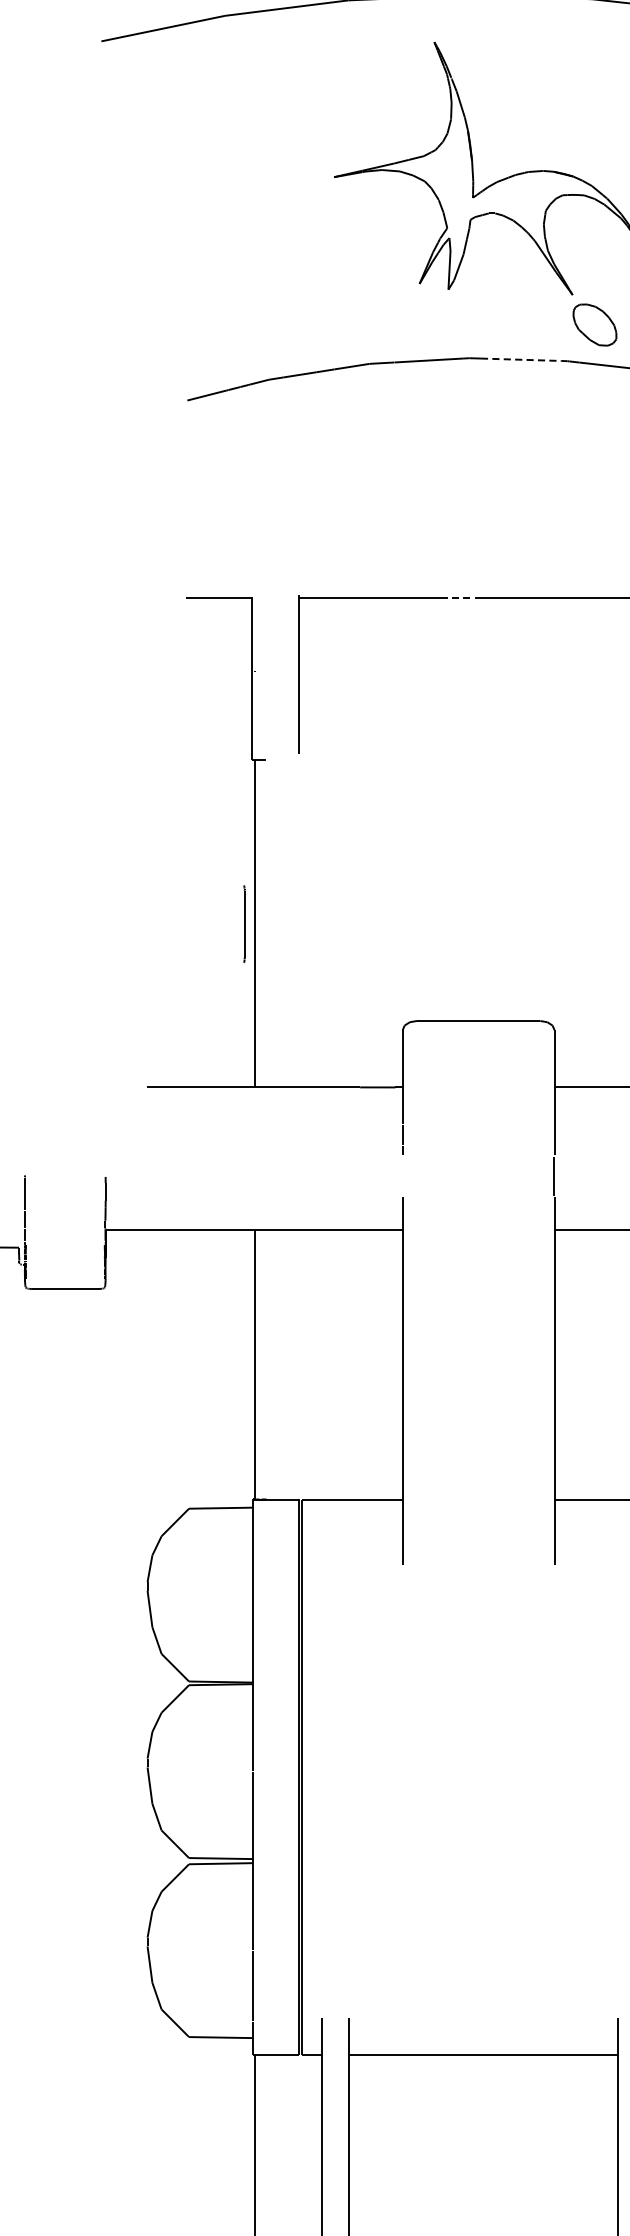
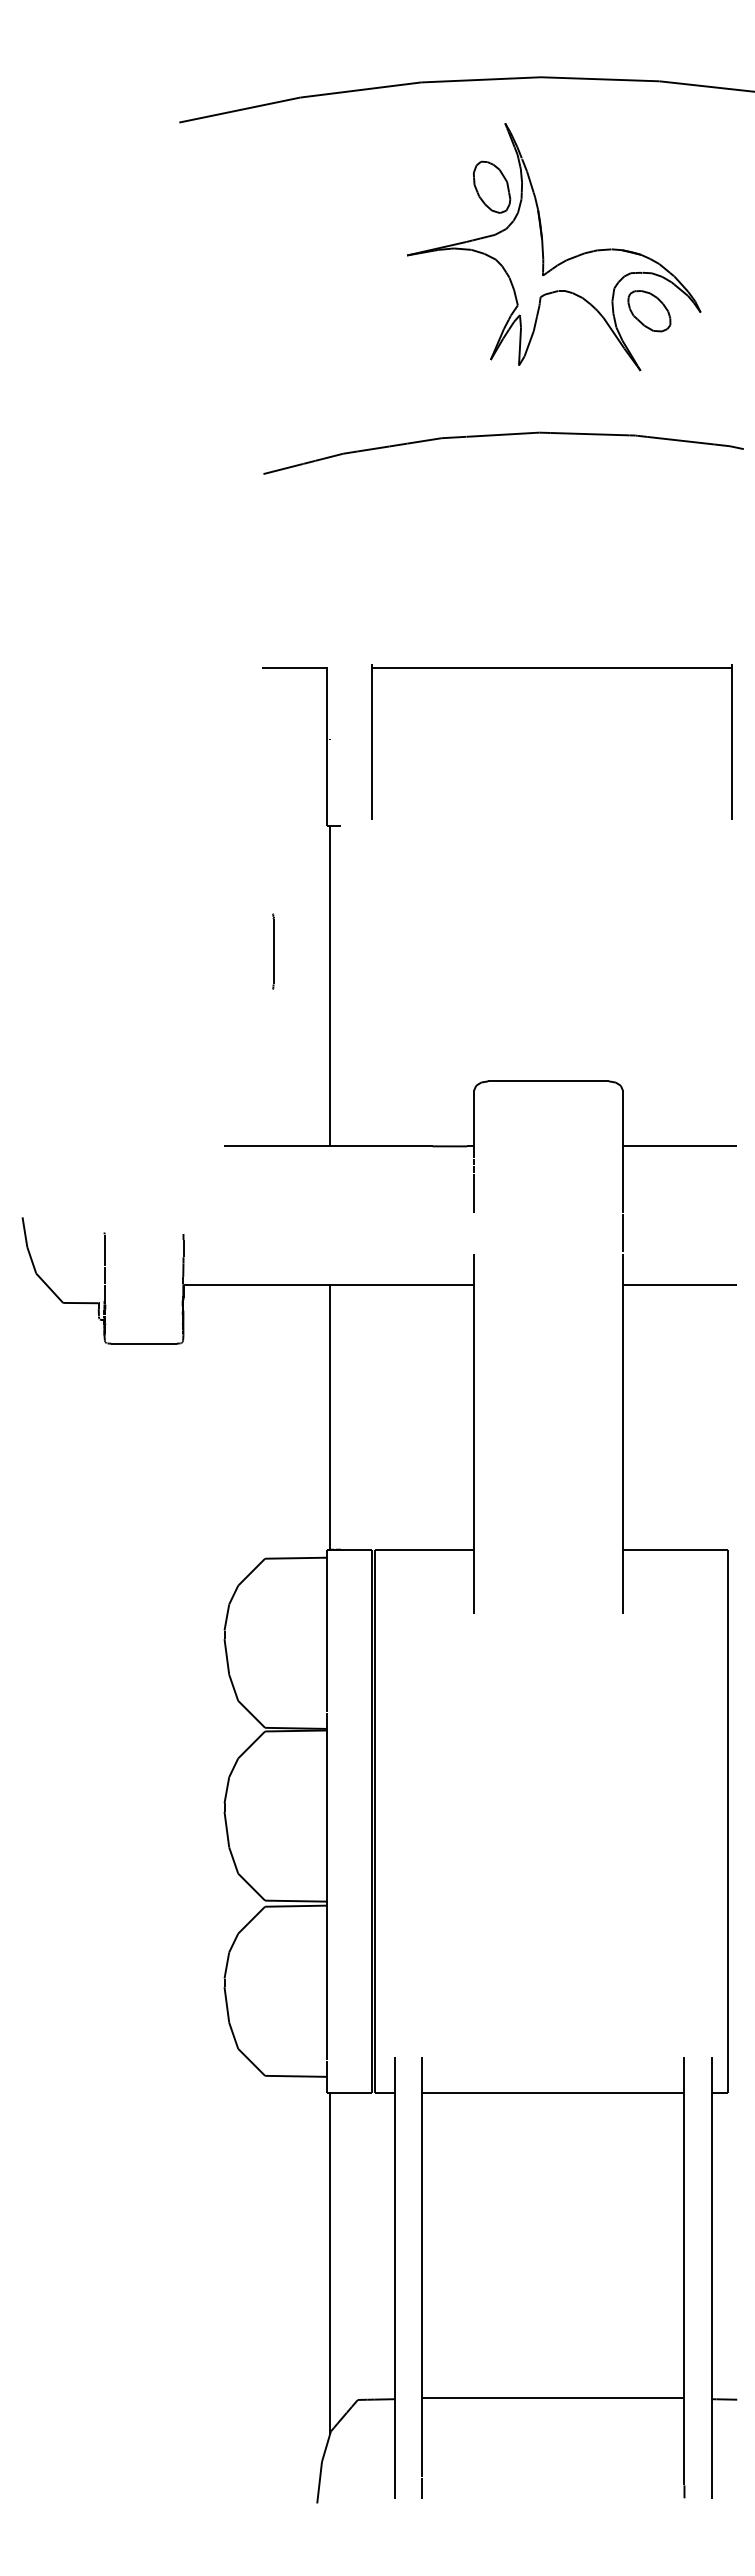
part: (420, 106) -> (491, 186), added
part: (595, 325) -> (649, 311), moved
line: (521, 360) -> (590, 434), dashed -> solid
line: (460, 598) -> (530, 667), dashed -> solid
line: (244, 924) -> (273, 951), moved

